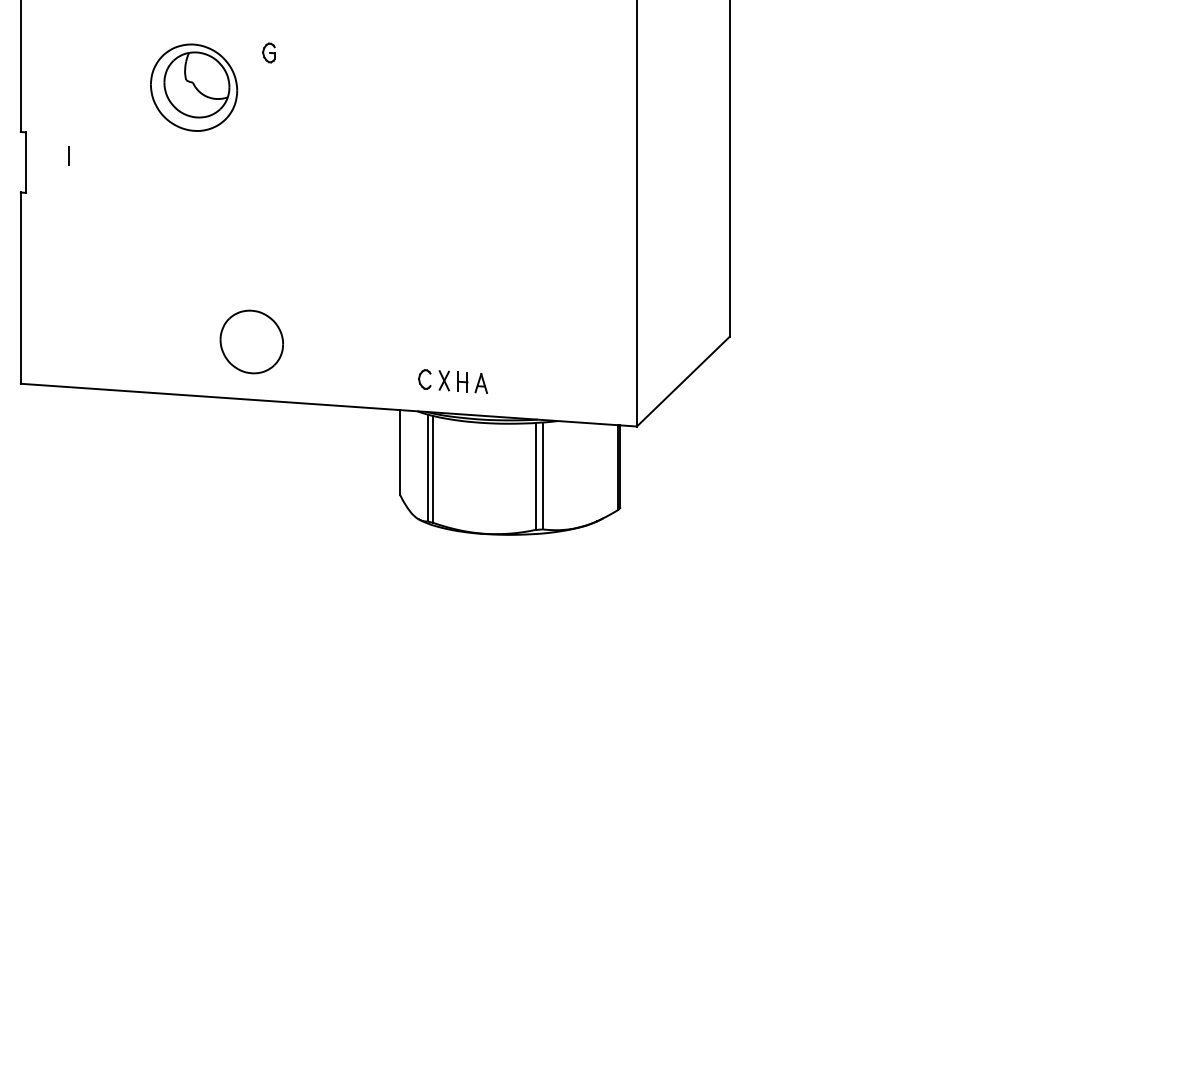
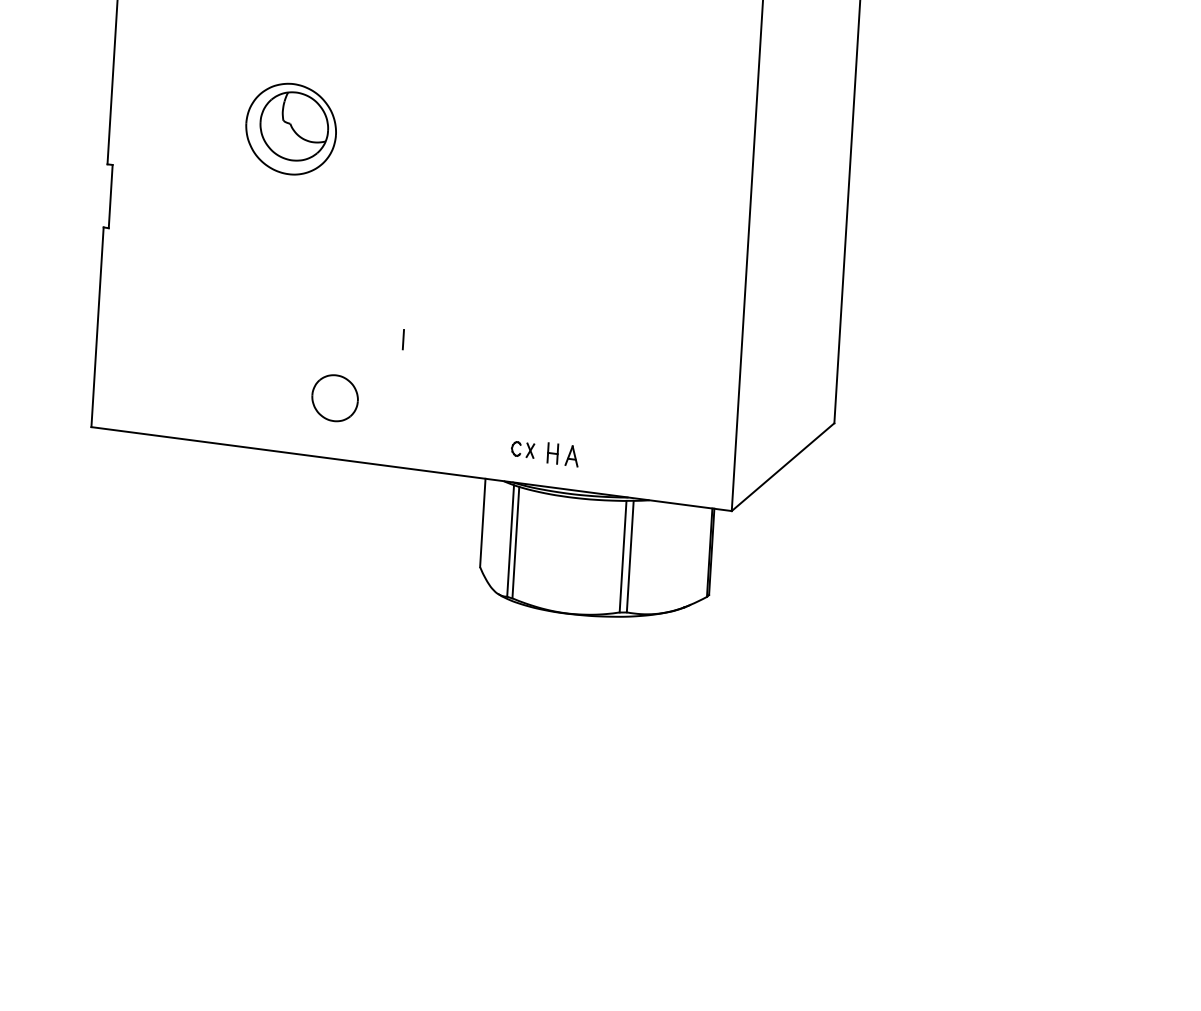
part: (268, 52) -> (371, 97), removed
line: (68, 155) -> (403, 339), moved
part: (251, 341) -> (334, 397), size x0.7
part: (433, 380) -> (522, 450), size x0.7

